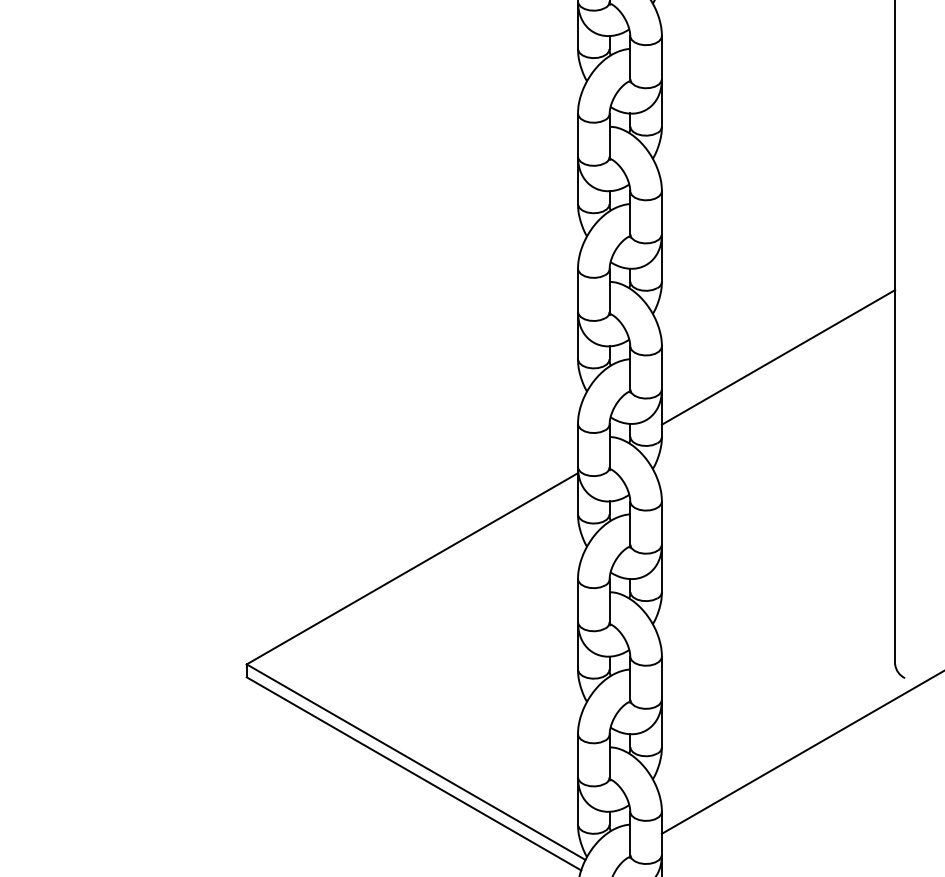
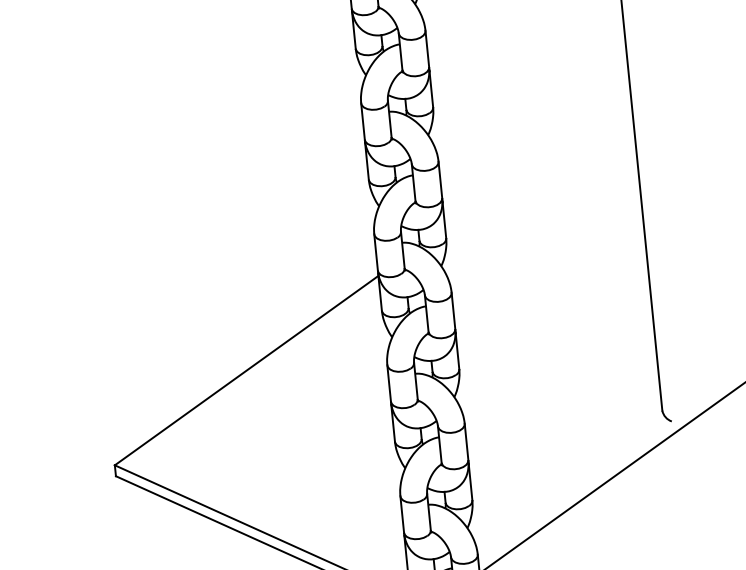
line: (778, 357) -> (537, 161), removed

